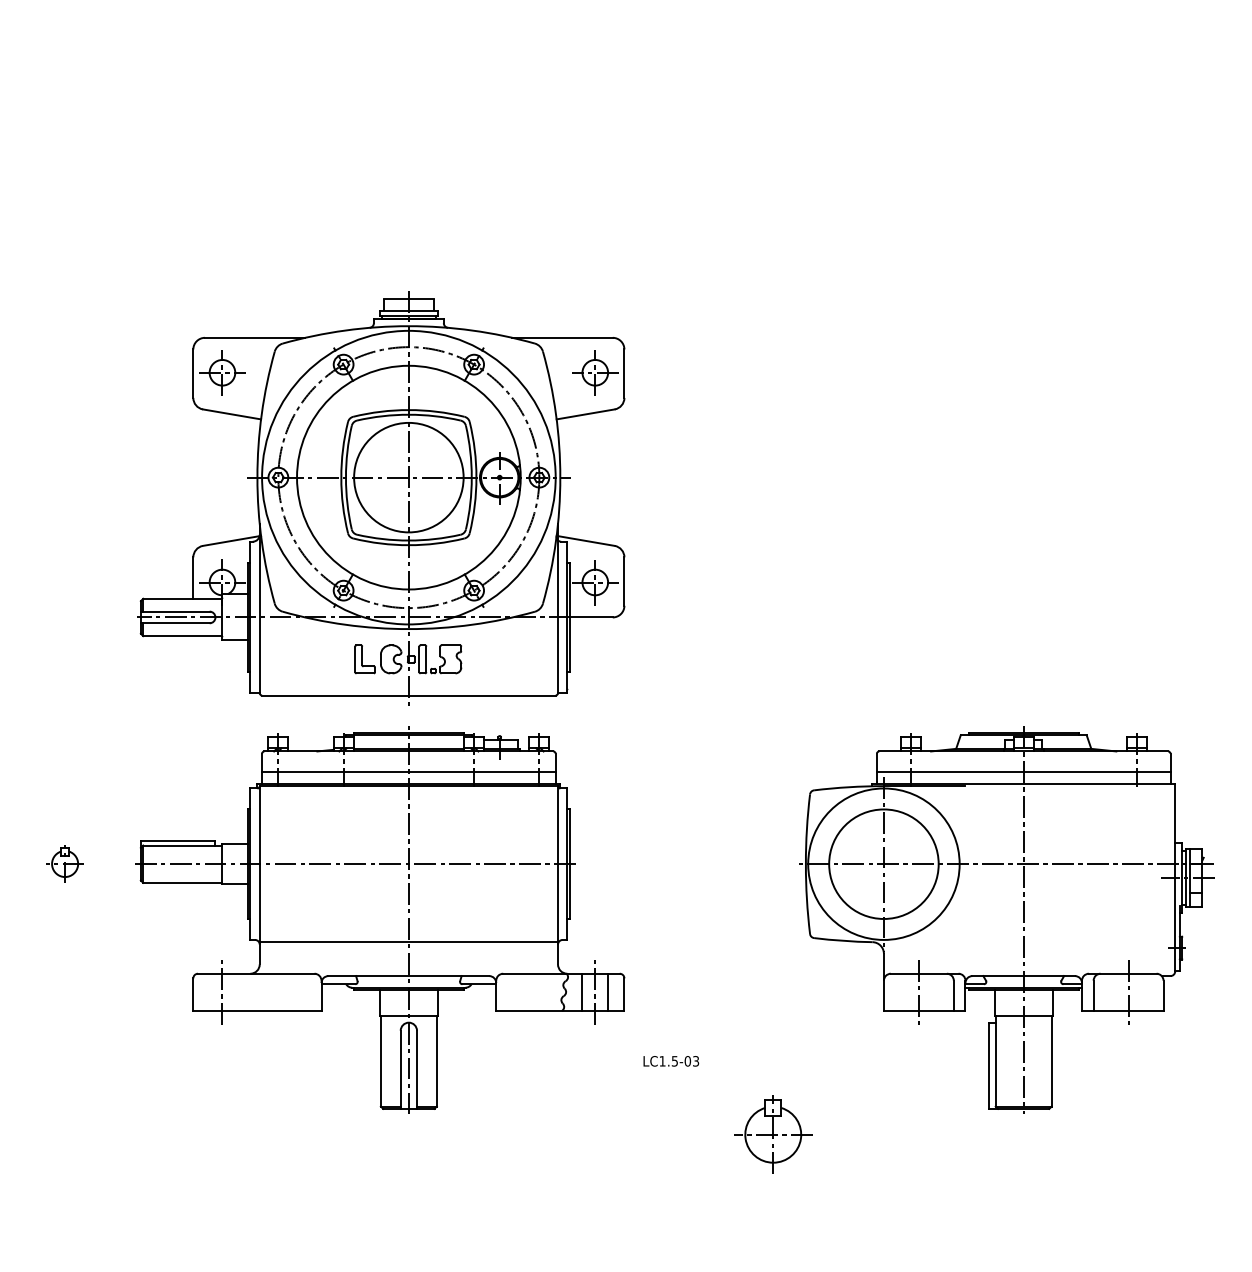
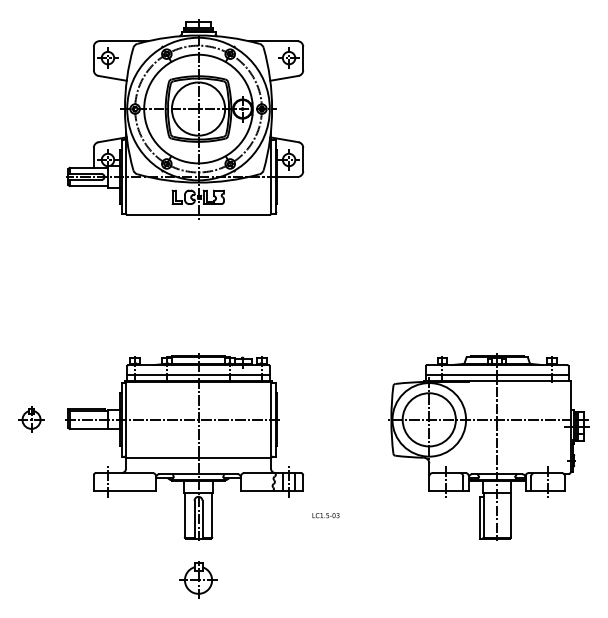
part: (382, 499) -> (185, 119), moved
part: (65, 863) -> (31, 419), size x1.43
part: (773, 1133) -> (198, 579), moved

